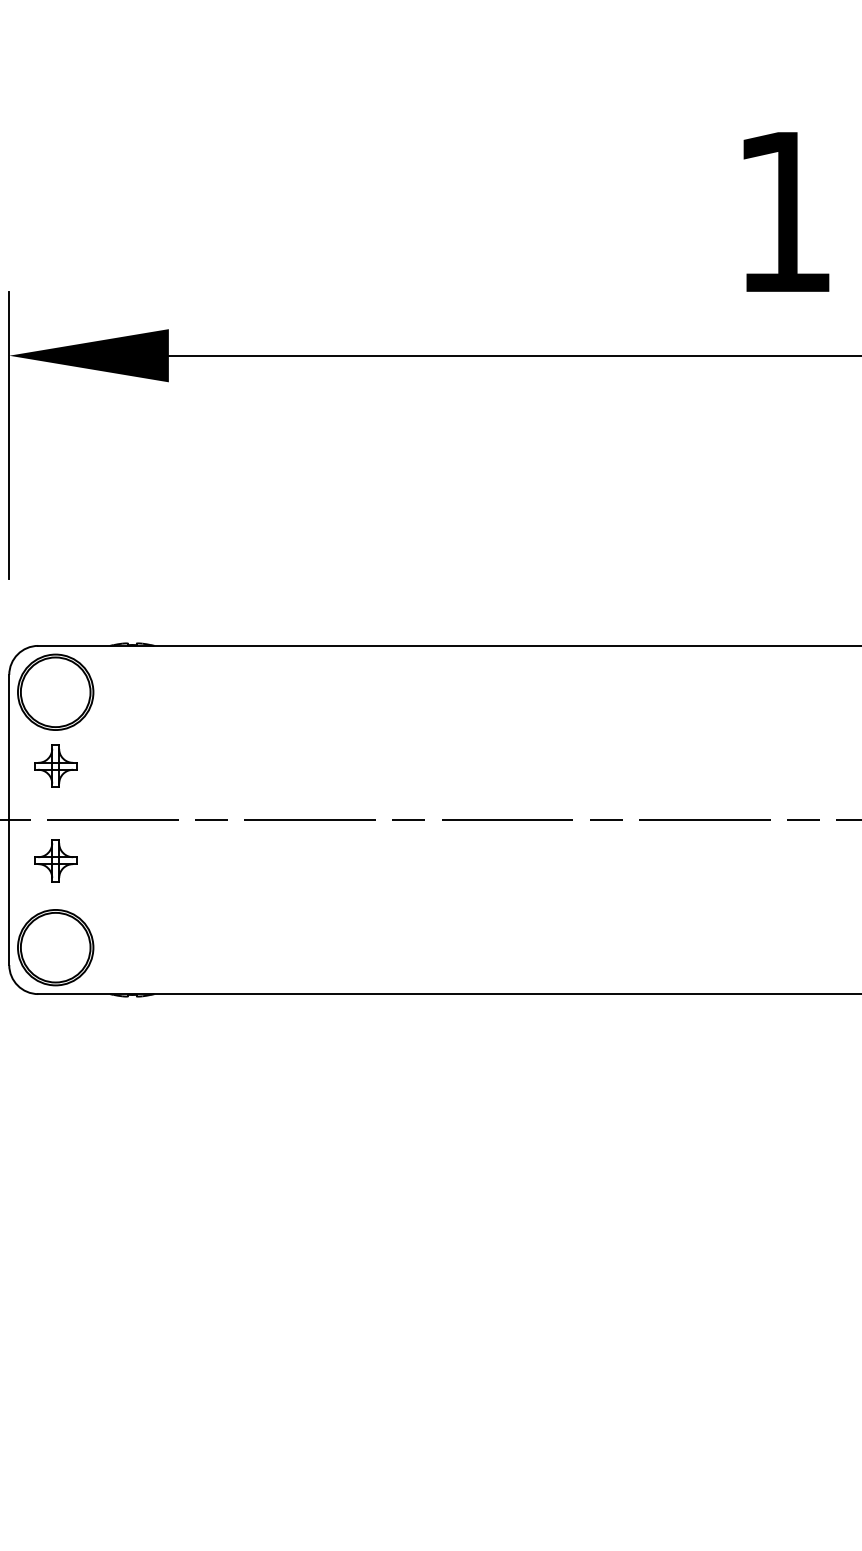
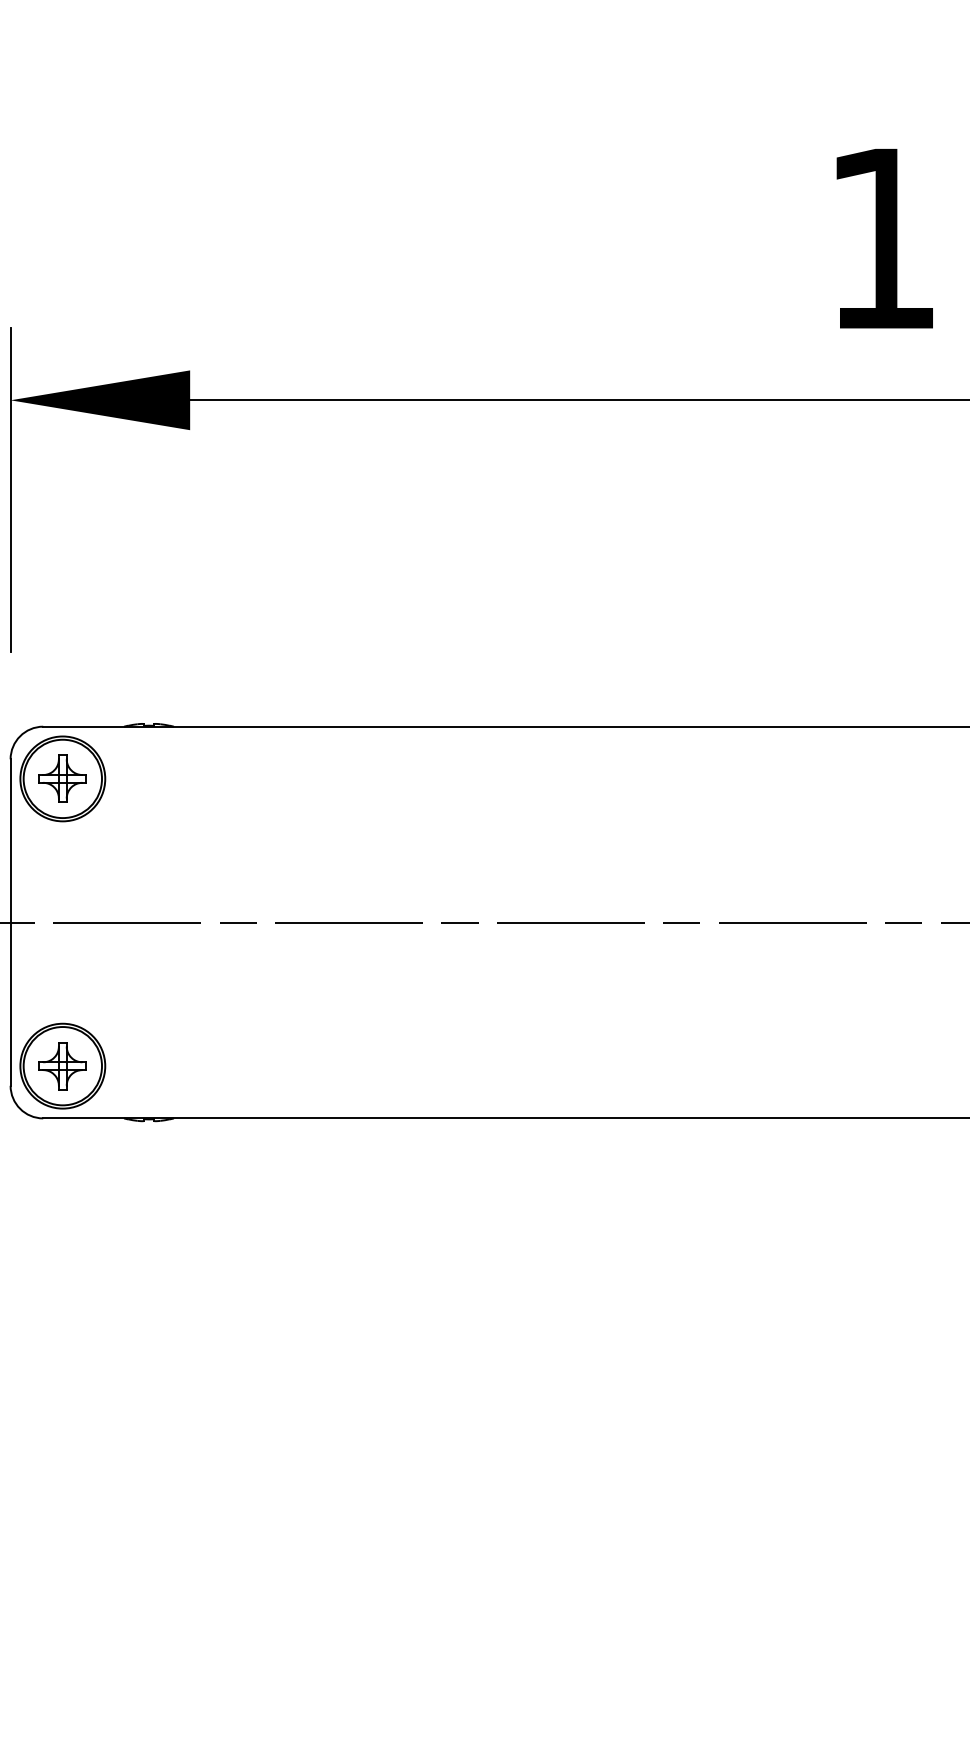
part: (55, 765) -> (62, 778), moved
part: (55, 860) -> (62, 1065), moved

